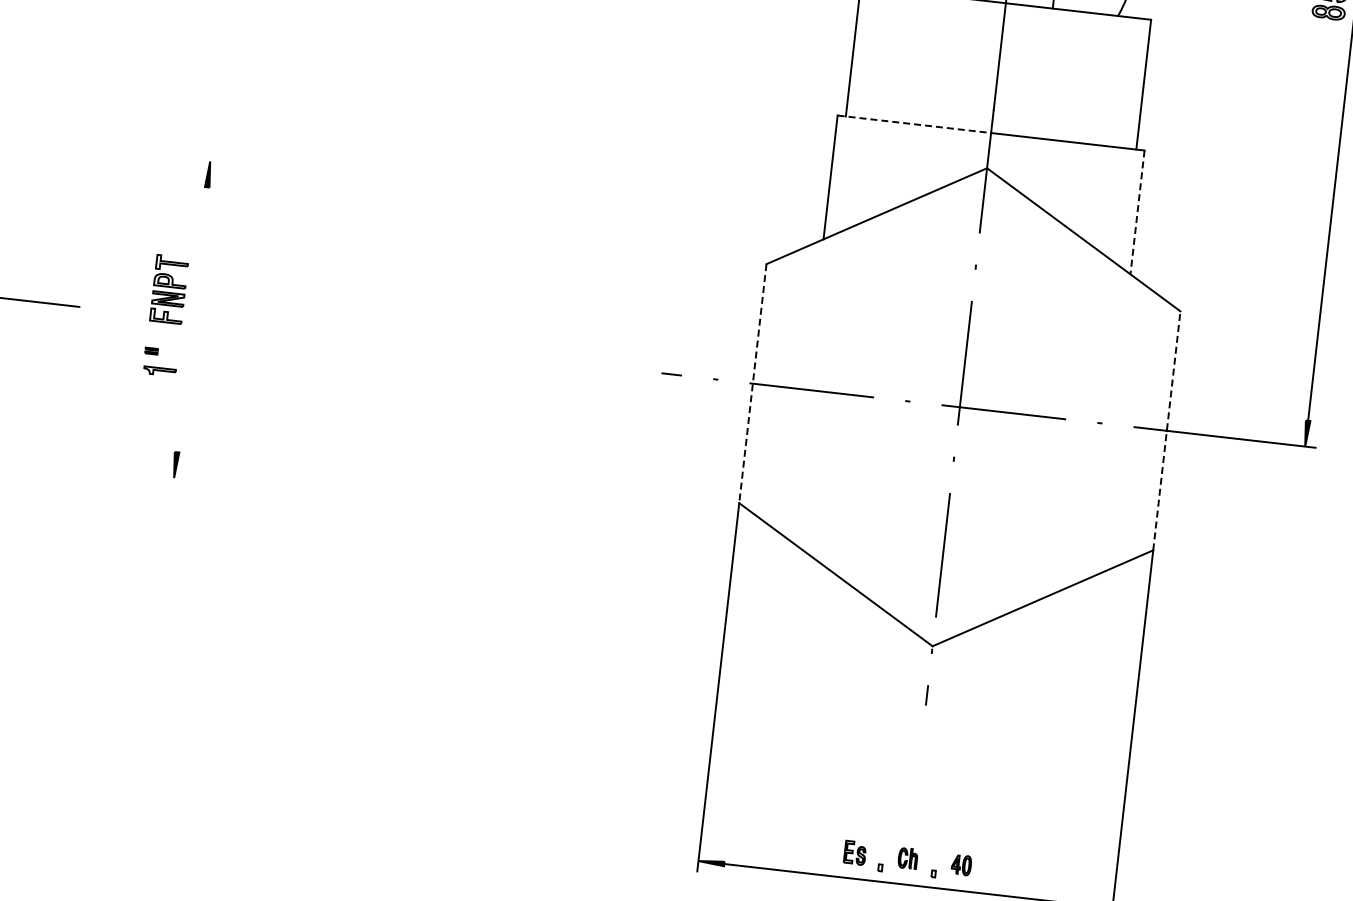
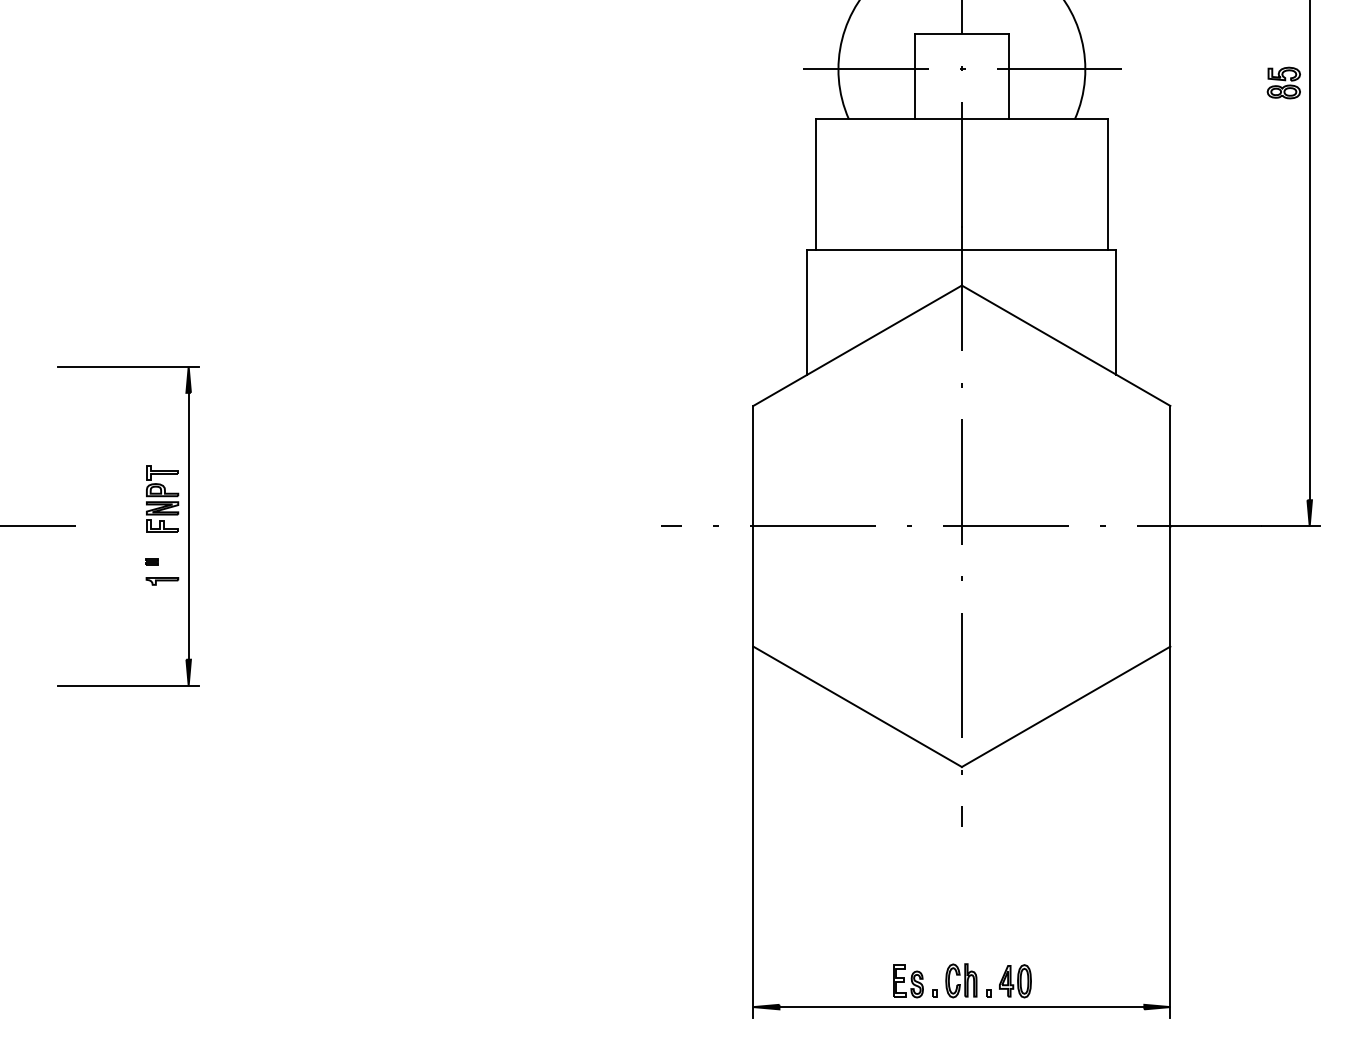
line: (915, 124) -> (885, 250), dashed -> solid
line: (150, 154) -> (128, 366), added
line: (1137, 212) -> (1116, 312), dashed -> solid
line: (192, 318) -> (188, 525), added
line: (752, 383) -> (753, 526), dashed -> solid
line: (1167, 430) -> (1170, 525), dashed -> solid
line: (114, 471) -> (128, 685), added
part: (855, 853) -> (908, 981), size x1.43
part: (908, 858) -> (961, 980), size x1.67
part: (961, 865) -> (1015, 981), size x1.67

